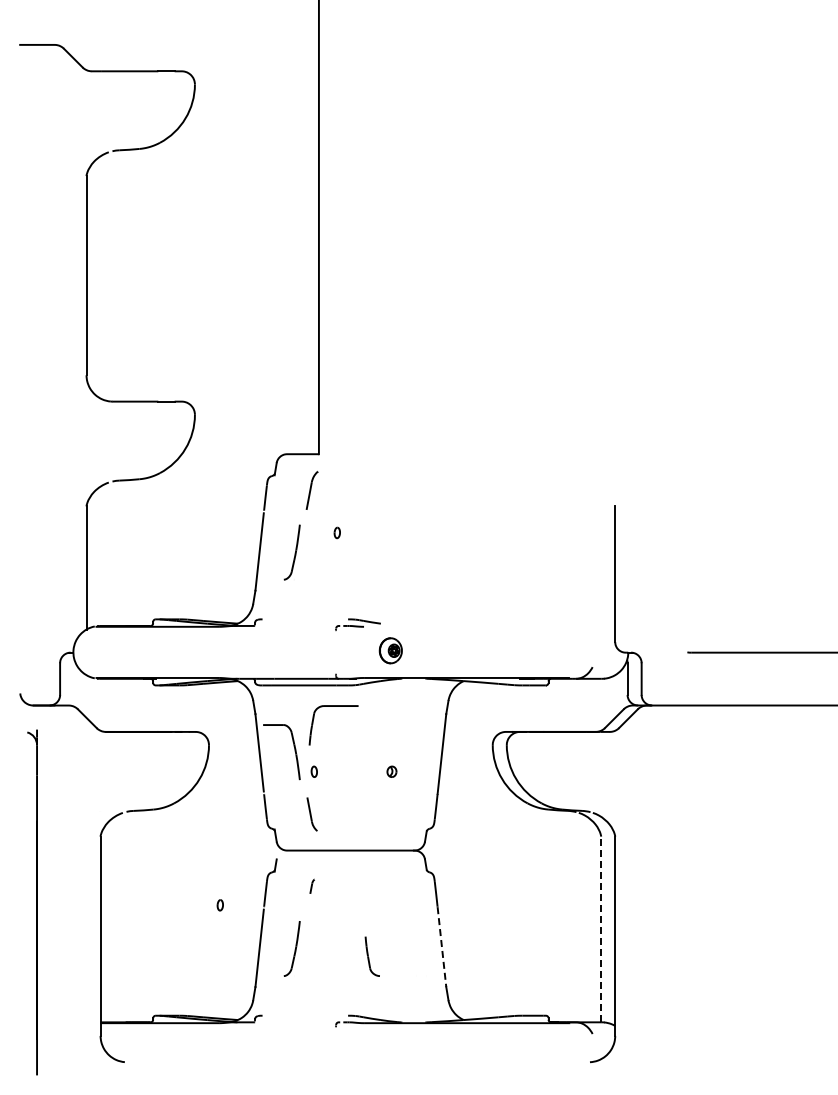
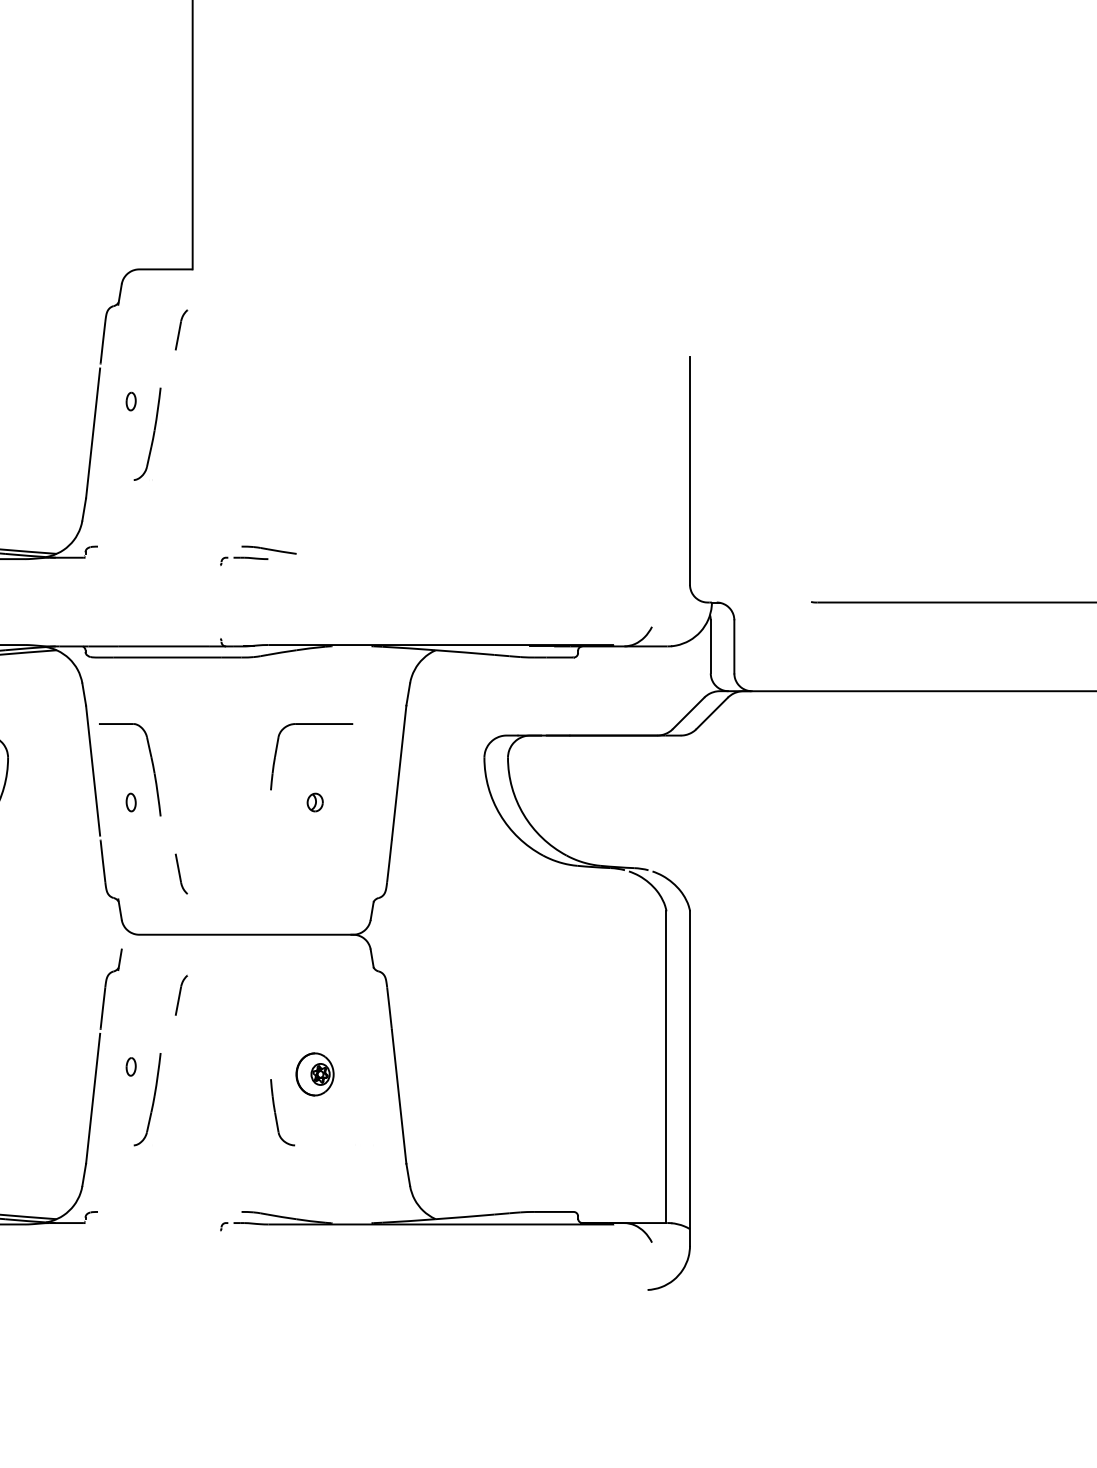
part: (312, 489) -> (181, 328), size x0.62
part: (336, 532) -> (129, 400), moved
part: (390, 650) -> (314, 1073), moved
part: (333, 706) -> (311, 724), moved
part: (313, 771) -> (129, 802), moved
part: (312, 814) -> (181, 874), size x0.71
part: (312, 886) -> (181, 995), size x1.67
part: (219, 905) -> (129, 1067), moved
line: (601, 929) -> (666, 1067), dashed -> solid
line: (442, 947) -> (400, 1097), dashed -> solid

